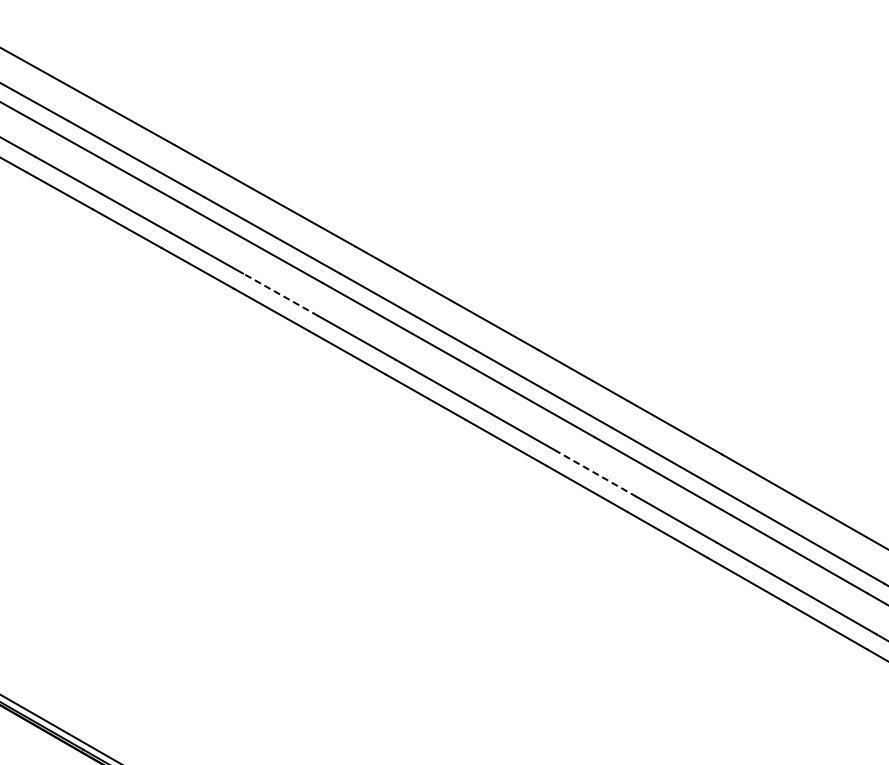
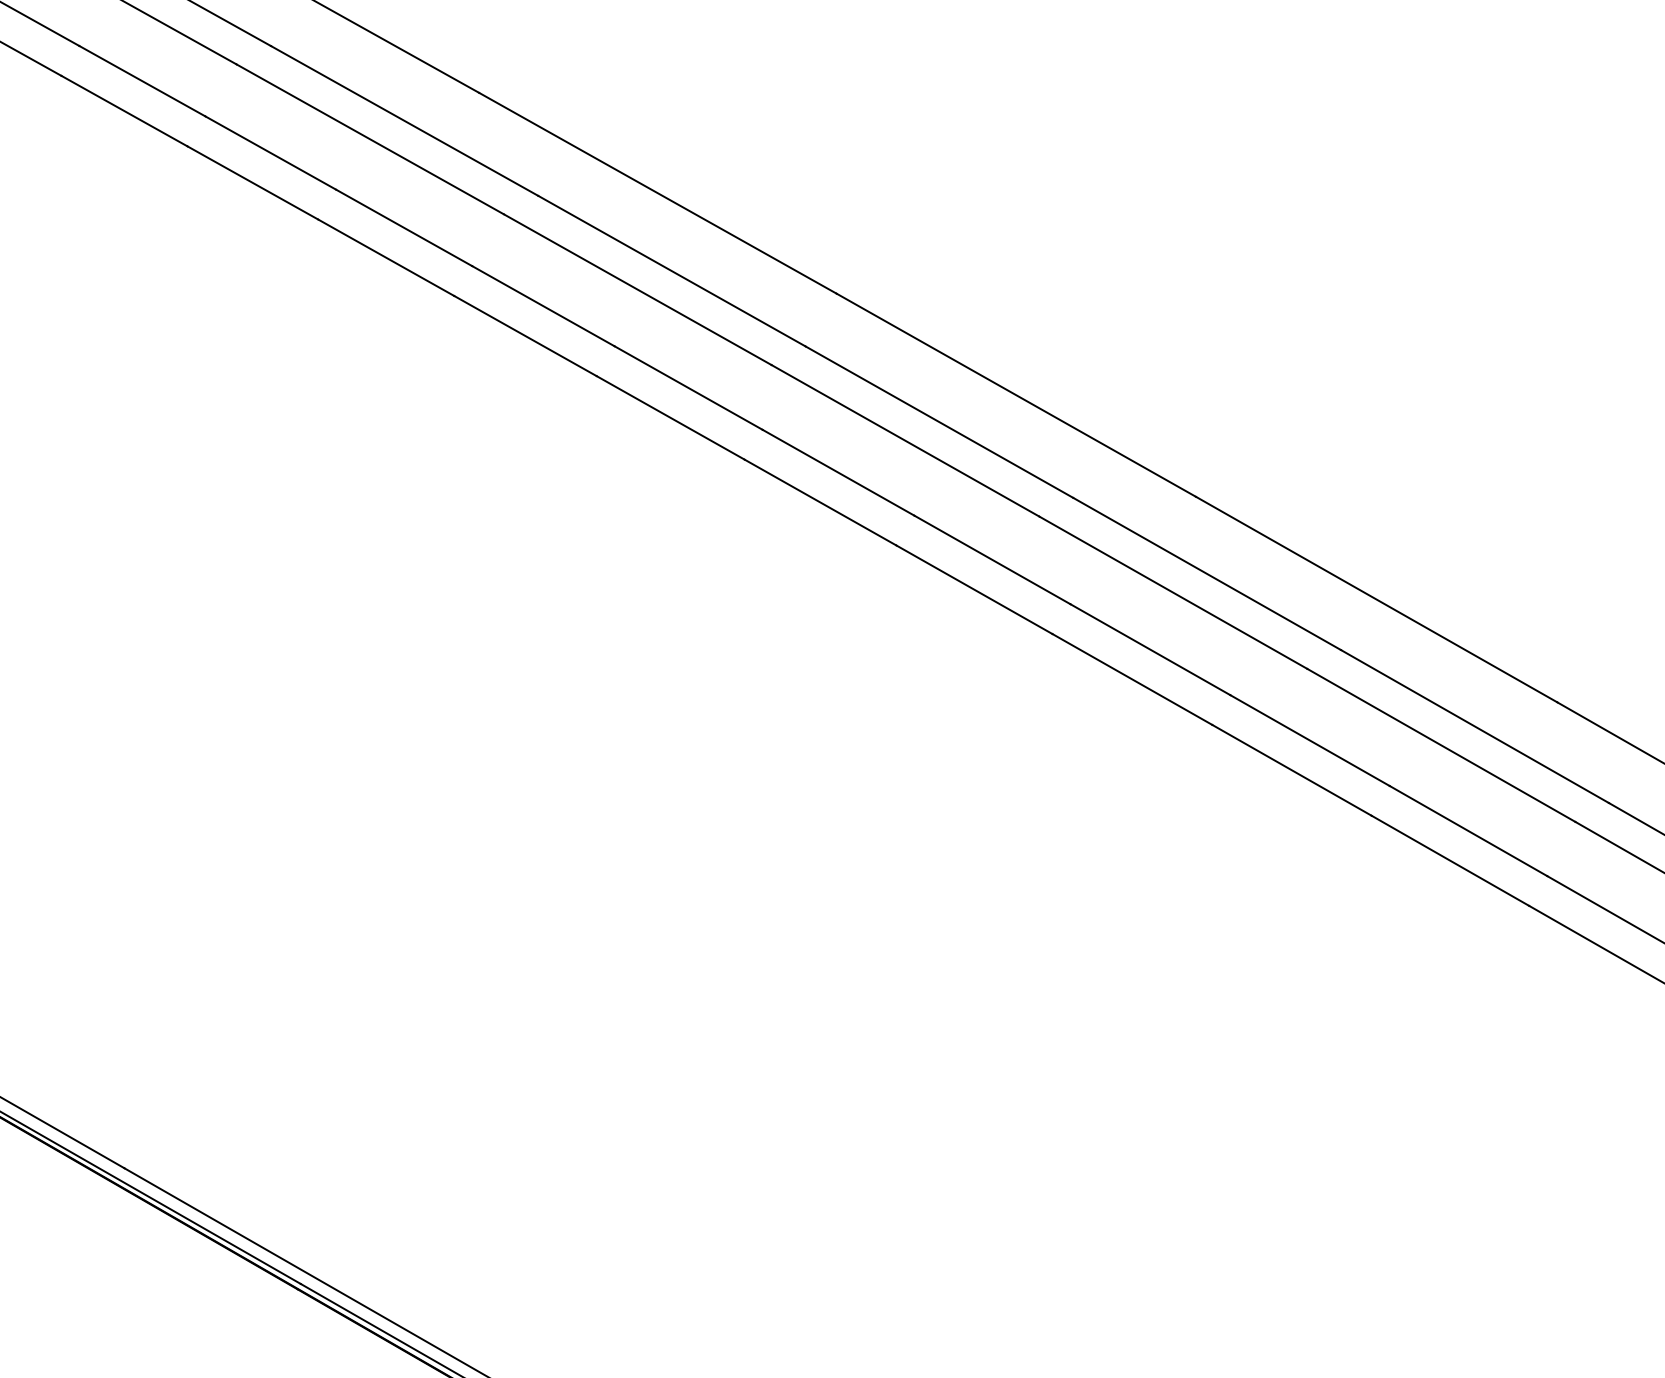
line: (280, 294) -> (688, 387), dashed -> solid
line: (596, 473) -> (1310, 739), dashed -> solid

